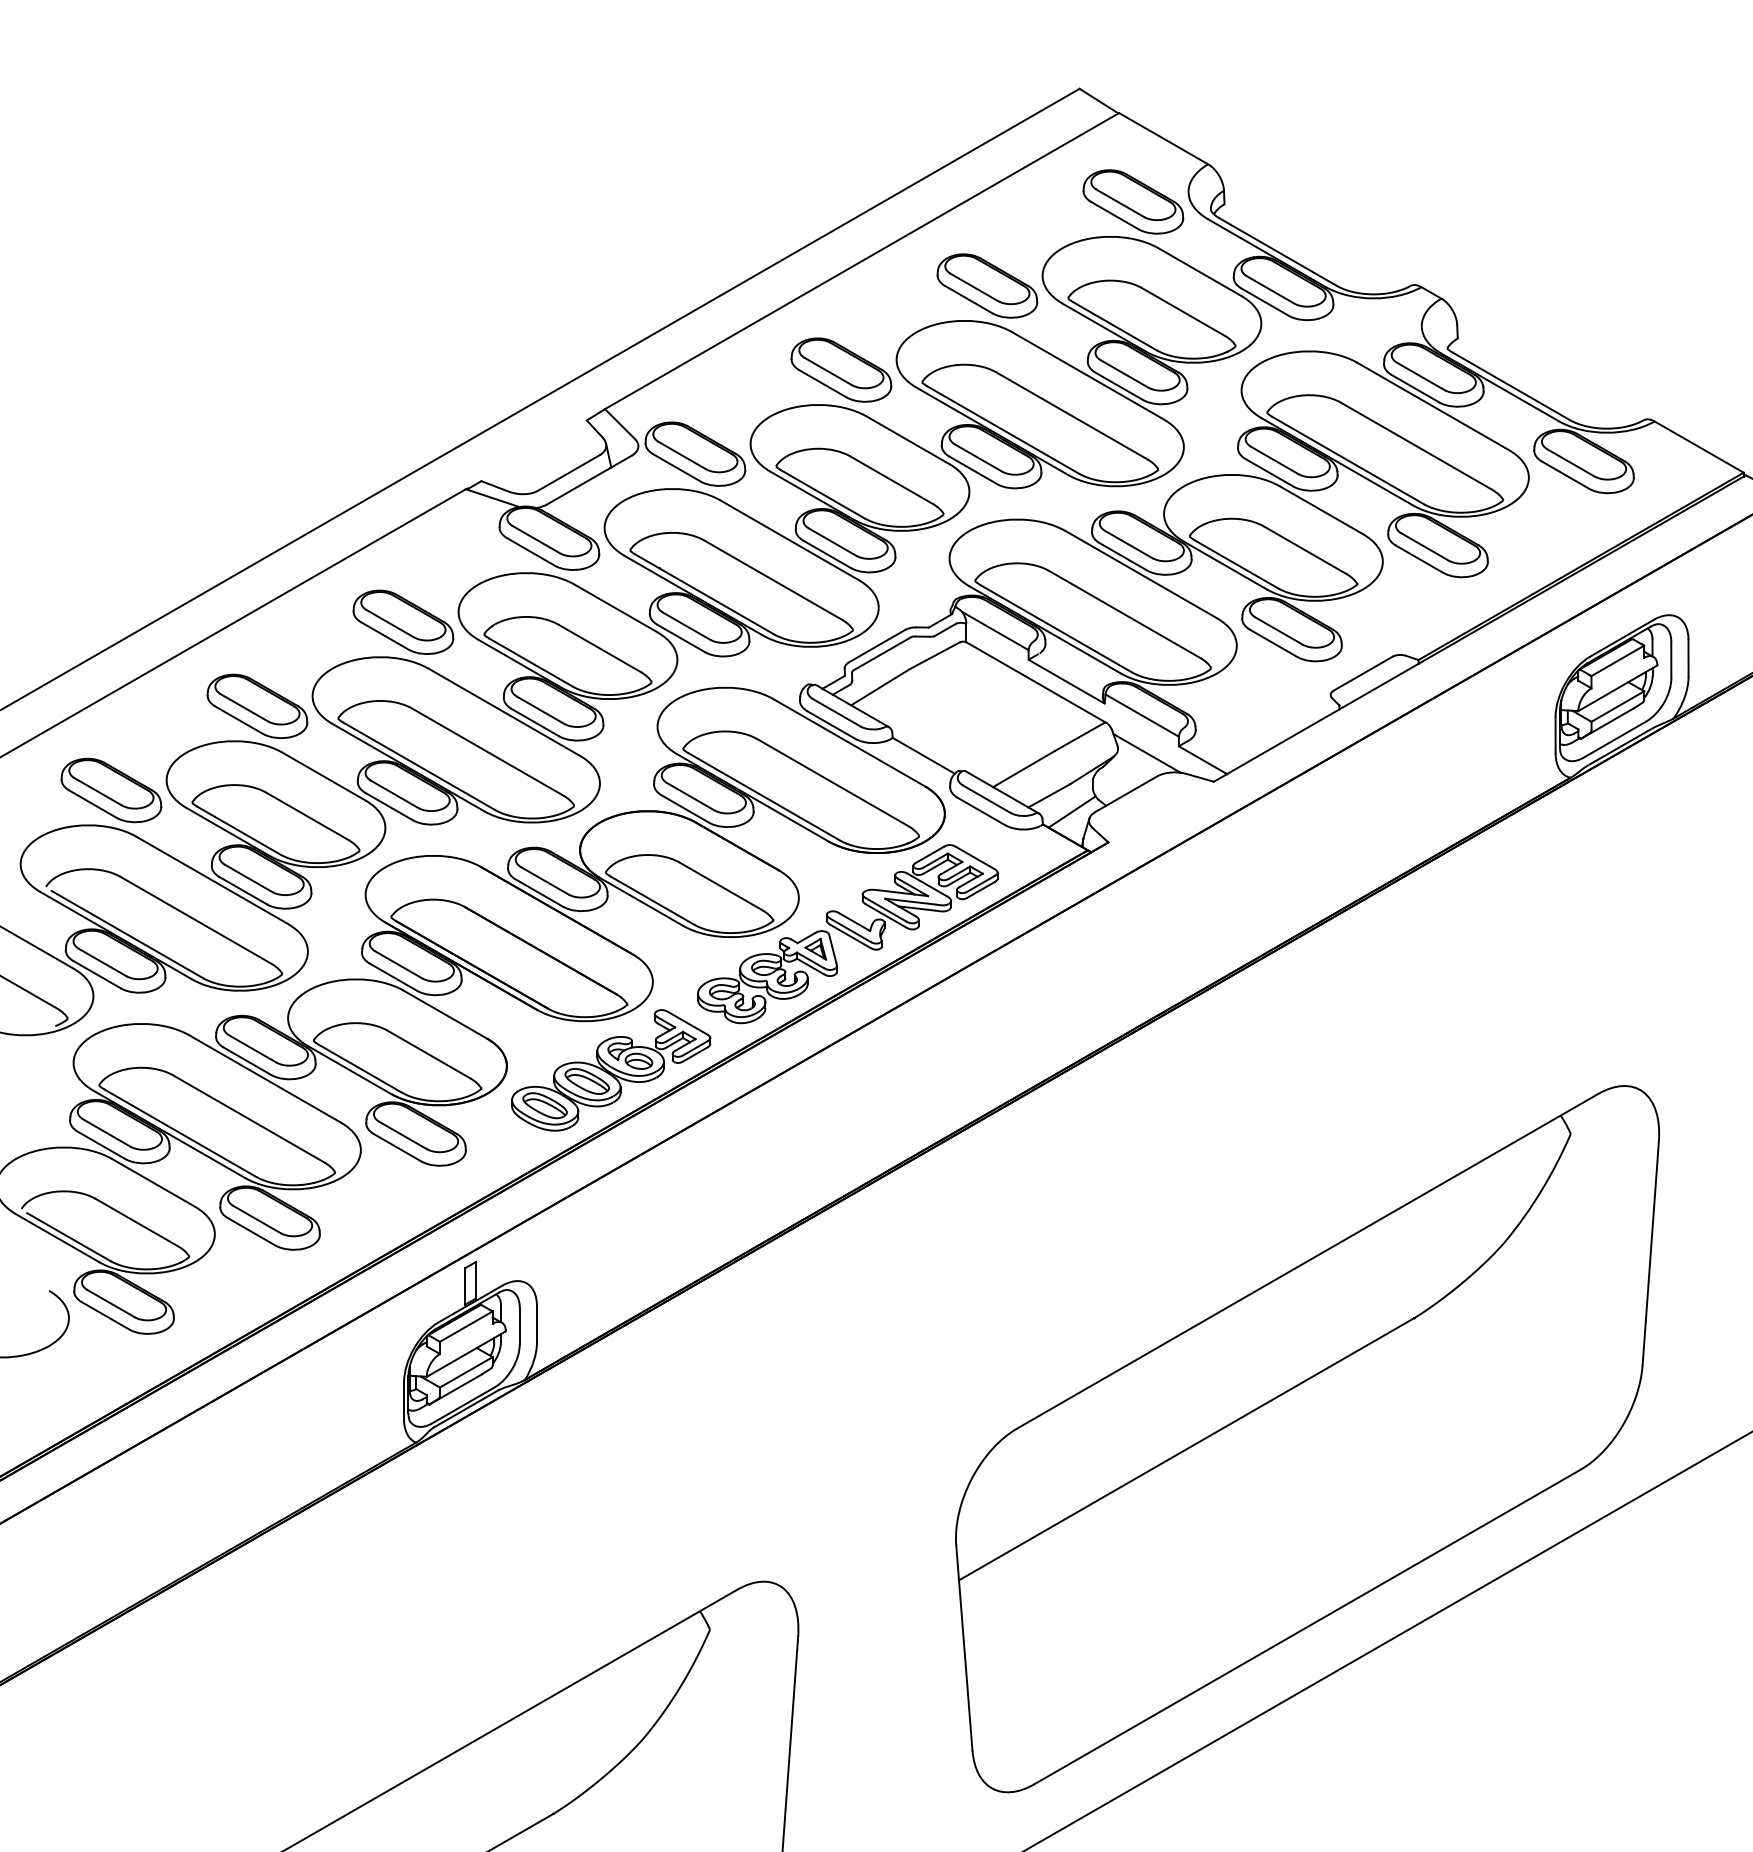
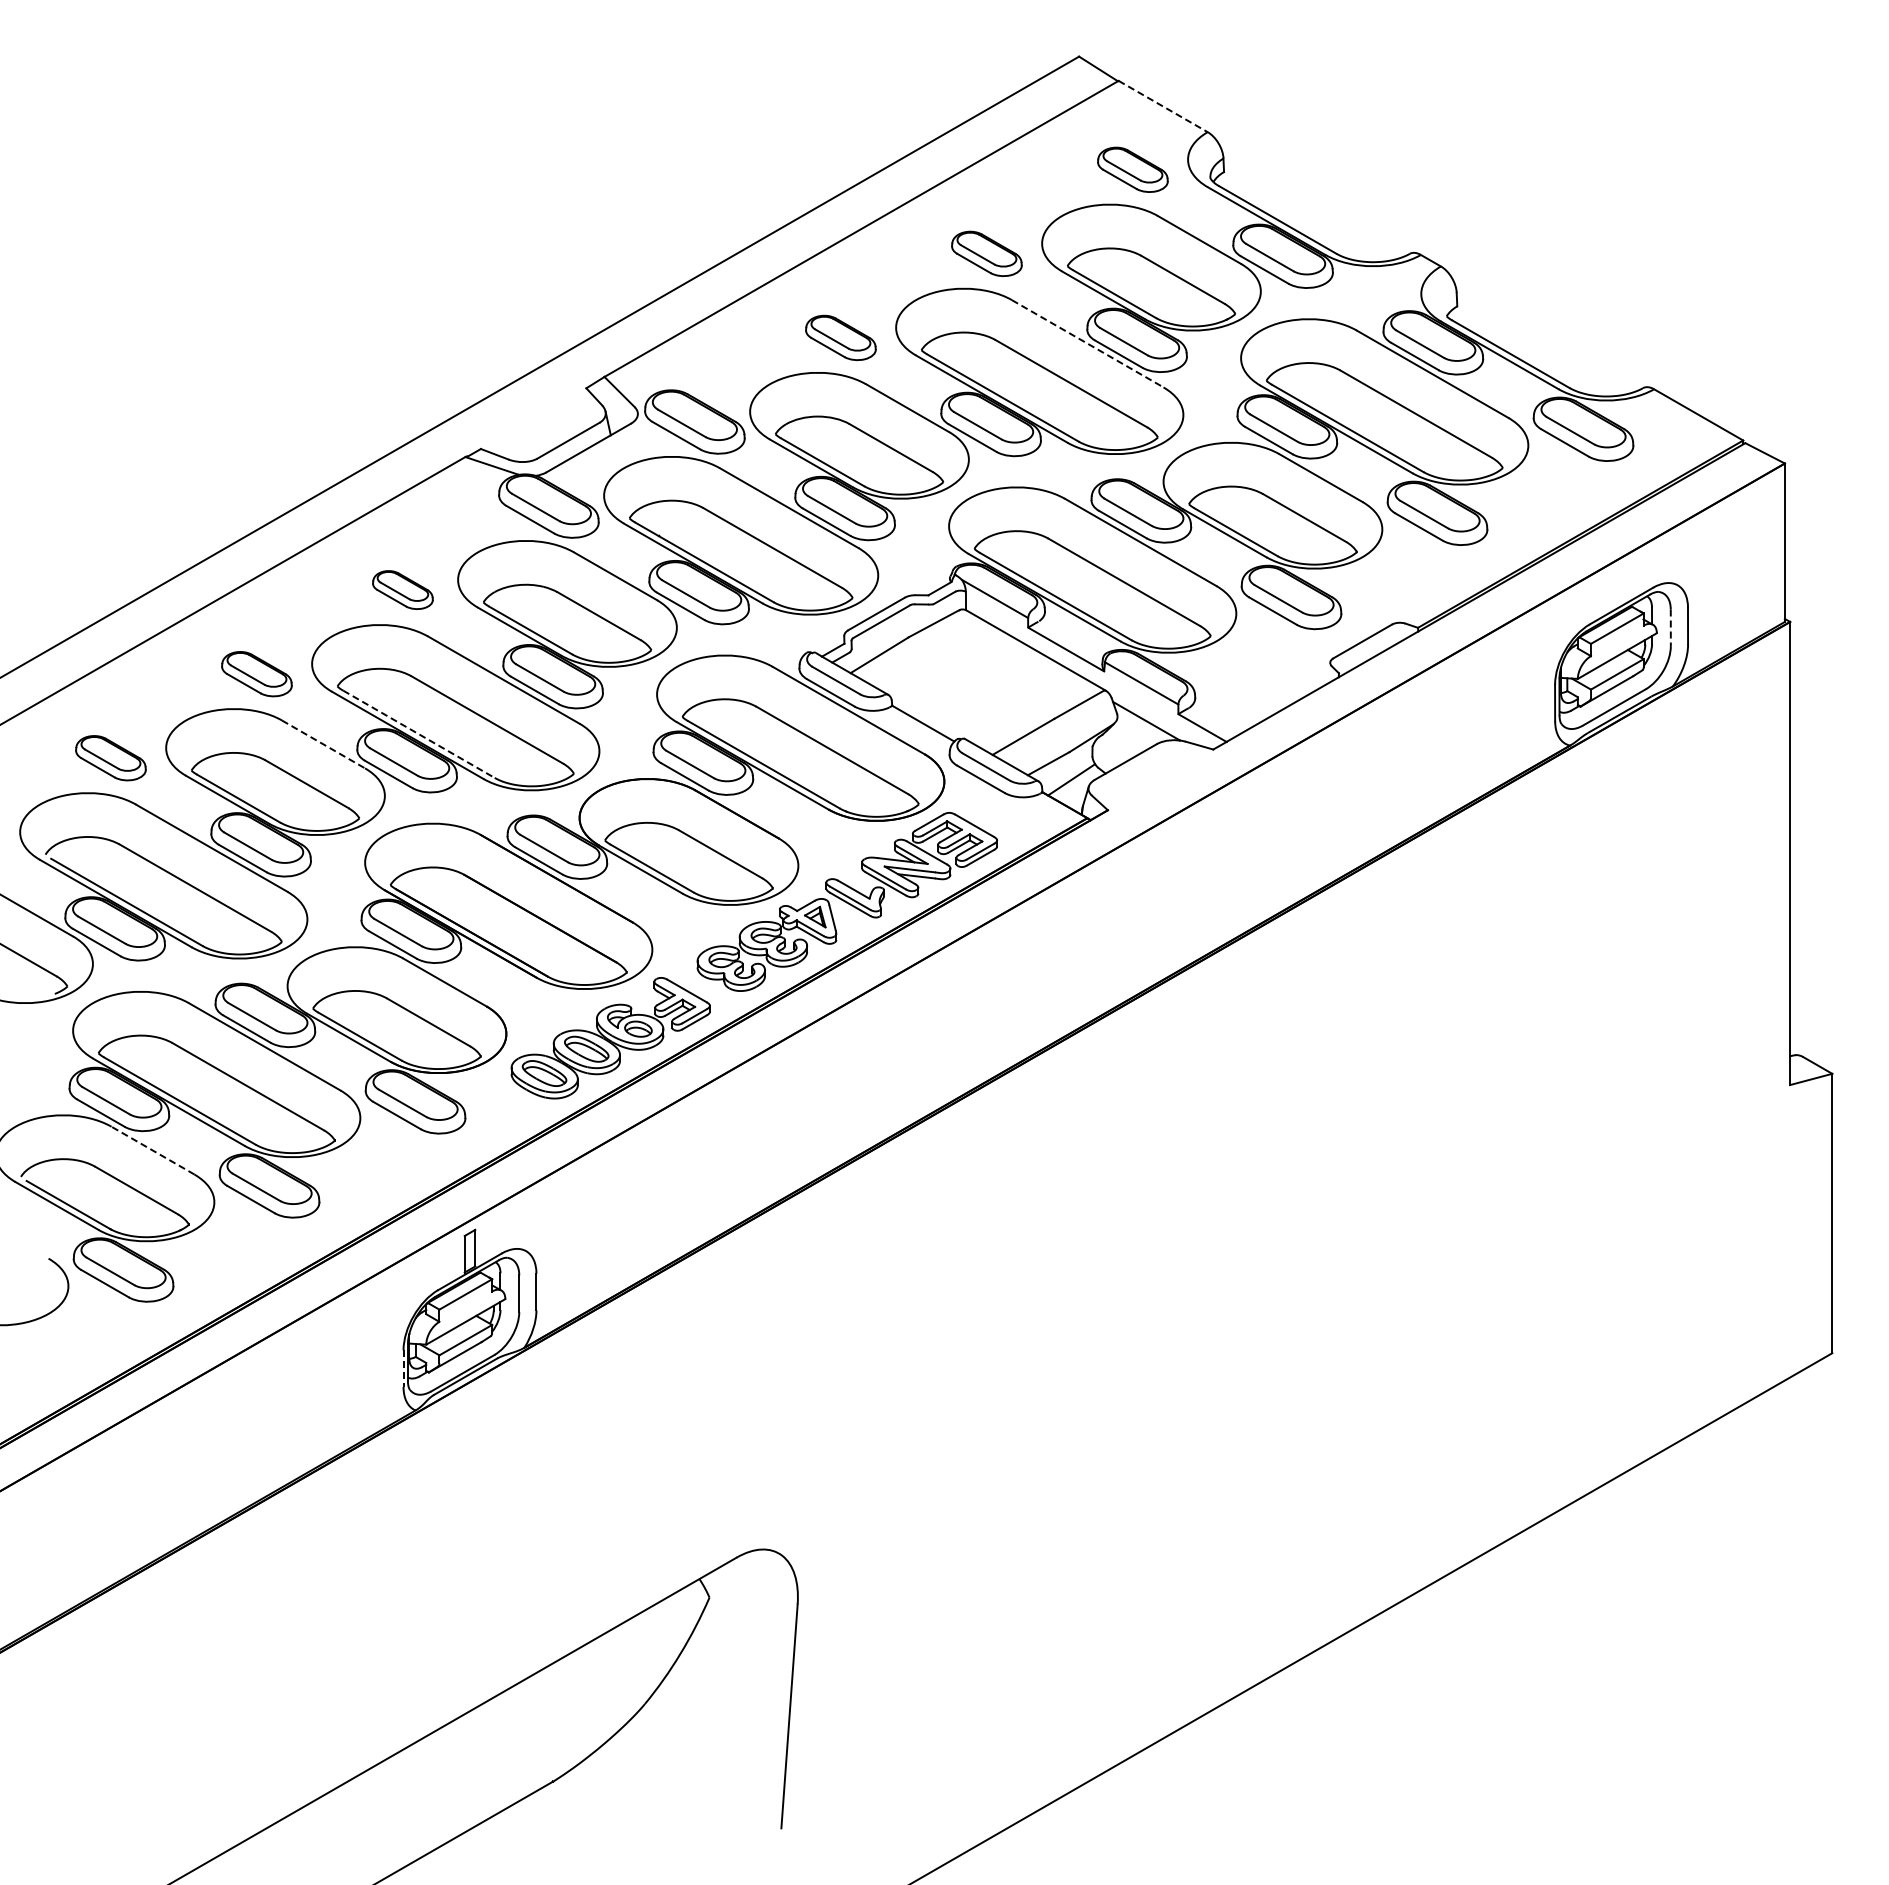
line: (1164, 138) -> (1163, 106), solid -> dashed
part: (1133, 201) -> (1132, 169), size x0.7
part: (987, 285) -> (986, 253), size x0.7
part: (841, 369) -> (840, 337), size x0.7
line: (1089, 376) -> (1088, 344), solid -> dashed
part: (403, 621) -> (402, 589), size x0.6
line: (1671, 660) -> (1670, 628), solid -> dashed
part: (257, 705) -> (256, 673), size x0.7
line: (420, 766) -> (419, 734), solid -> dashed
line: (324, 776) -> (323, 744), solid -> dashed
part: (111, 789) -> (110, 757), size x0.7
line: (154, 1182) -> (153, 1150), solid -> dashed
line: (404, 1401) -> (403, 1369), solid -> dashed
part: (1307, 1438) -> (1306, 1406), removed

